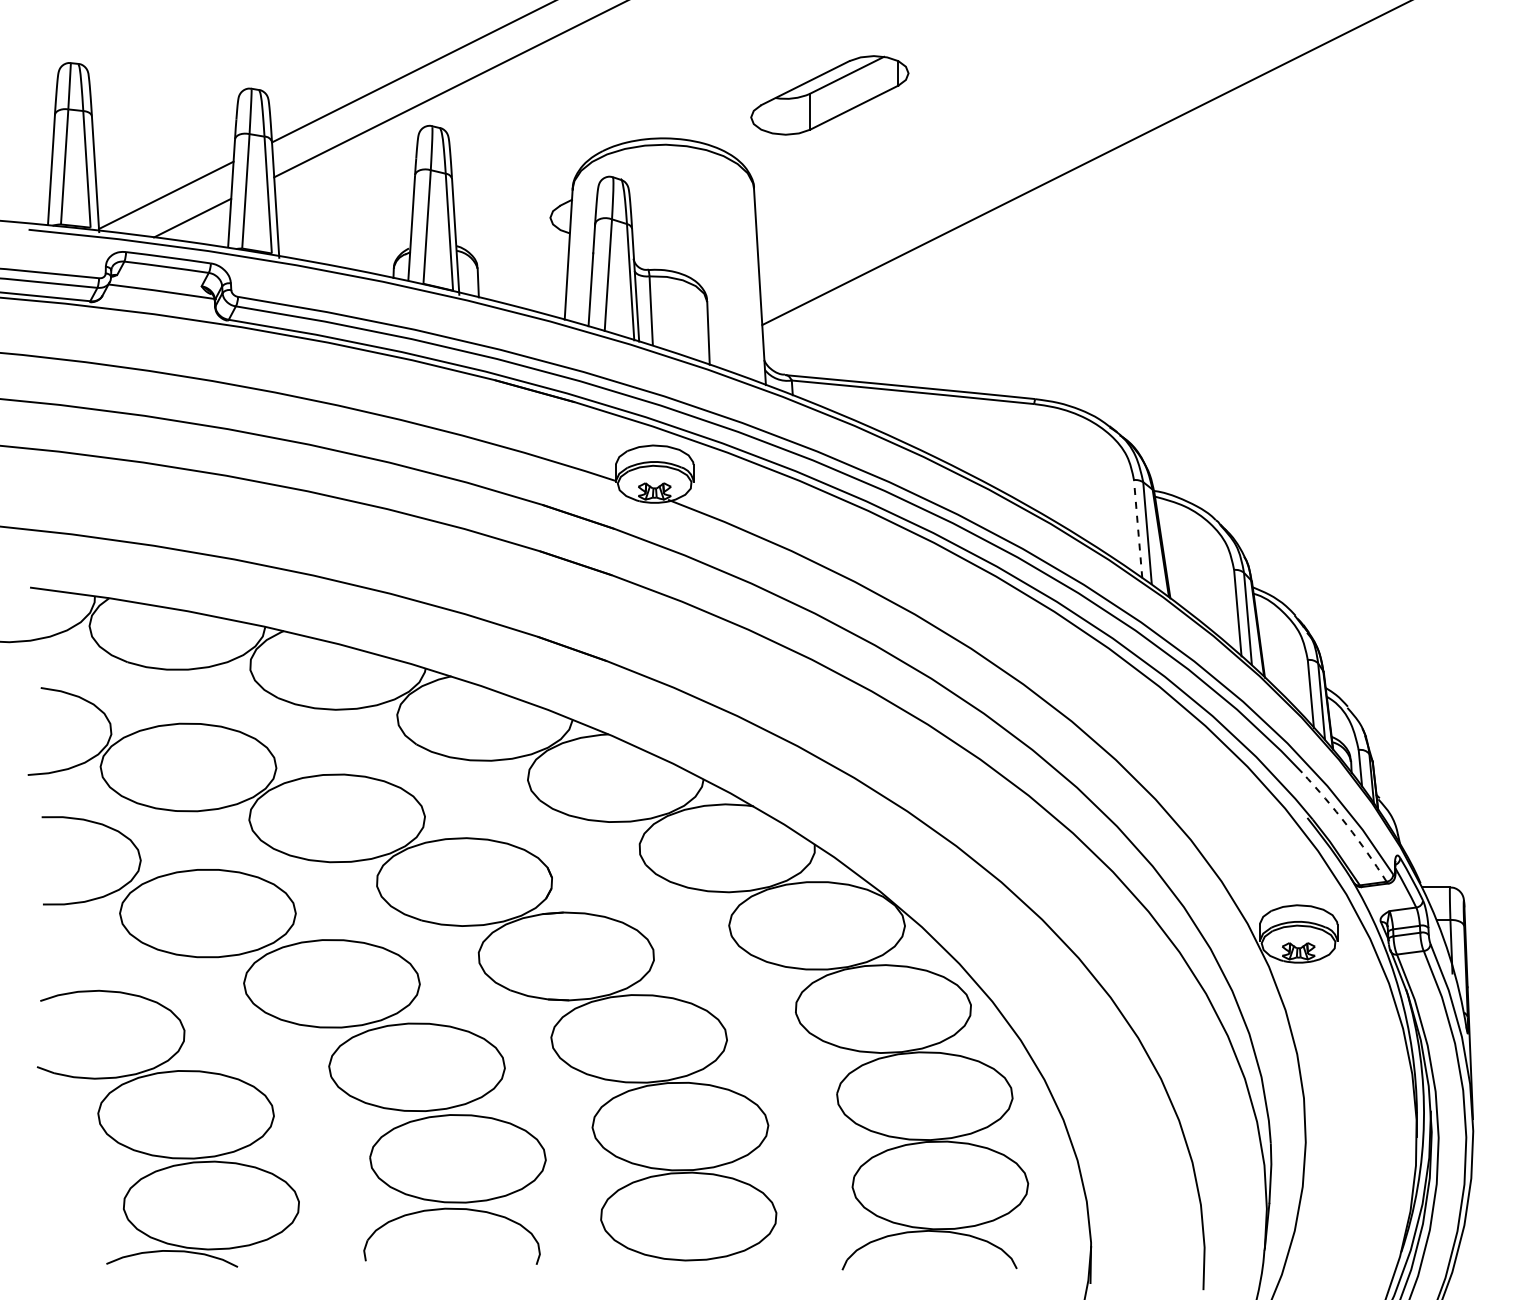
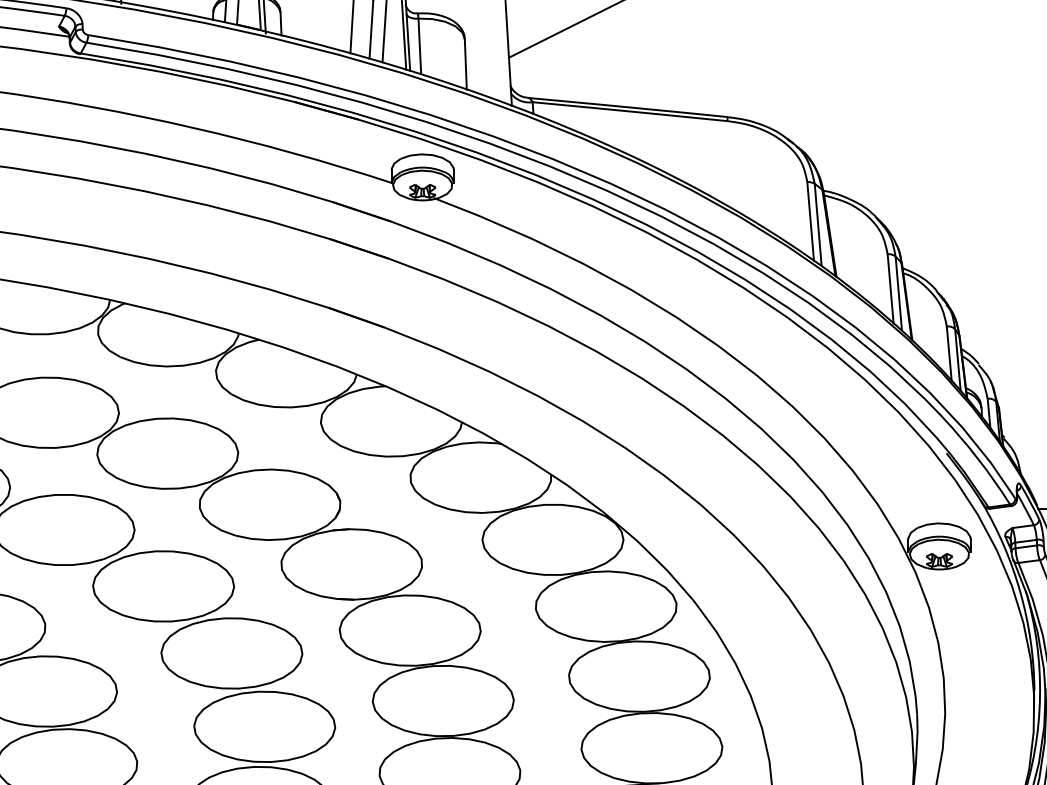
line: (1138, 528) -> (810, 220), dashed -> solid
arc: (1347, 825) -> (978, 459), dashed -> solid

